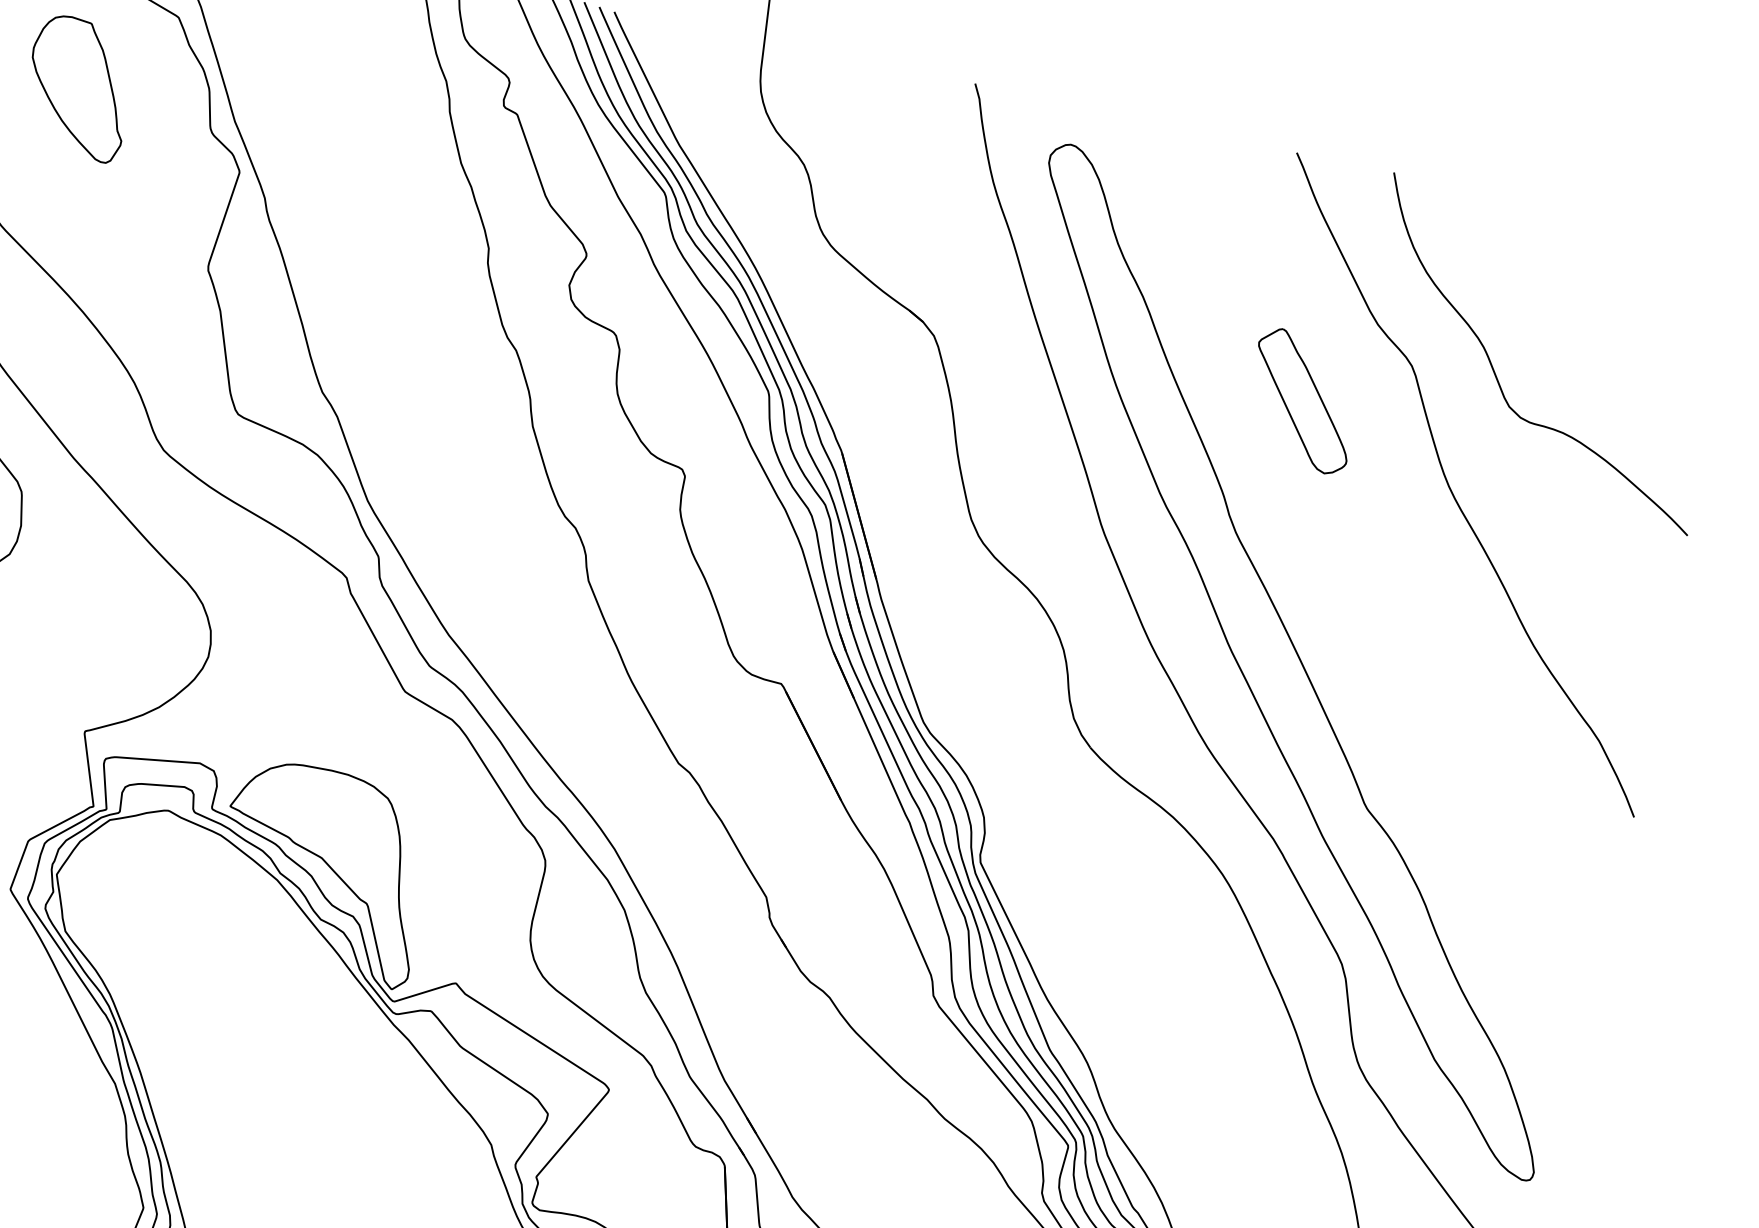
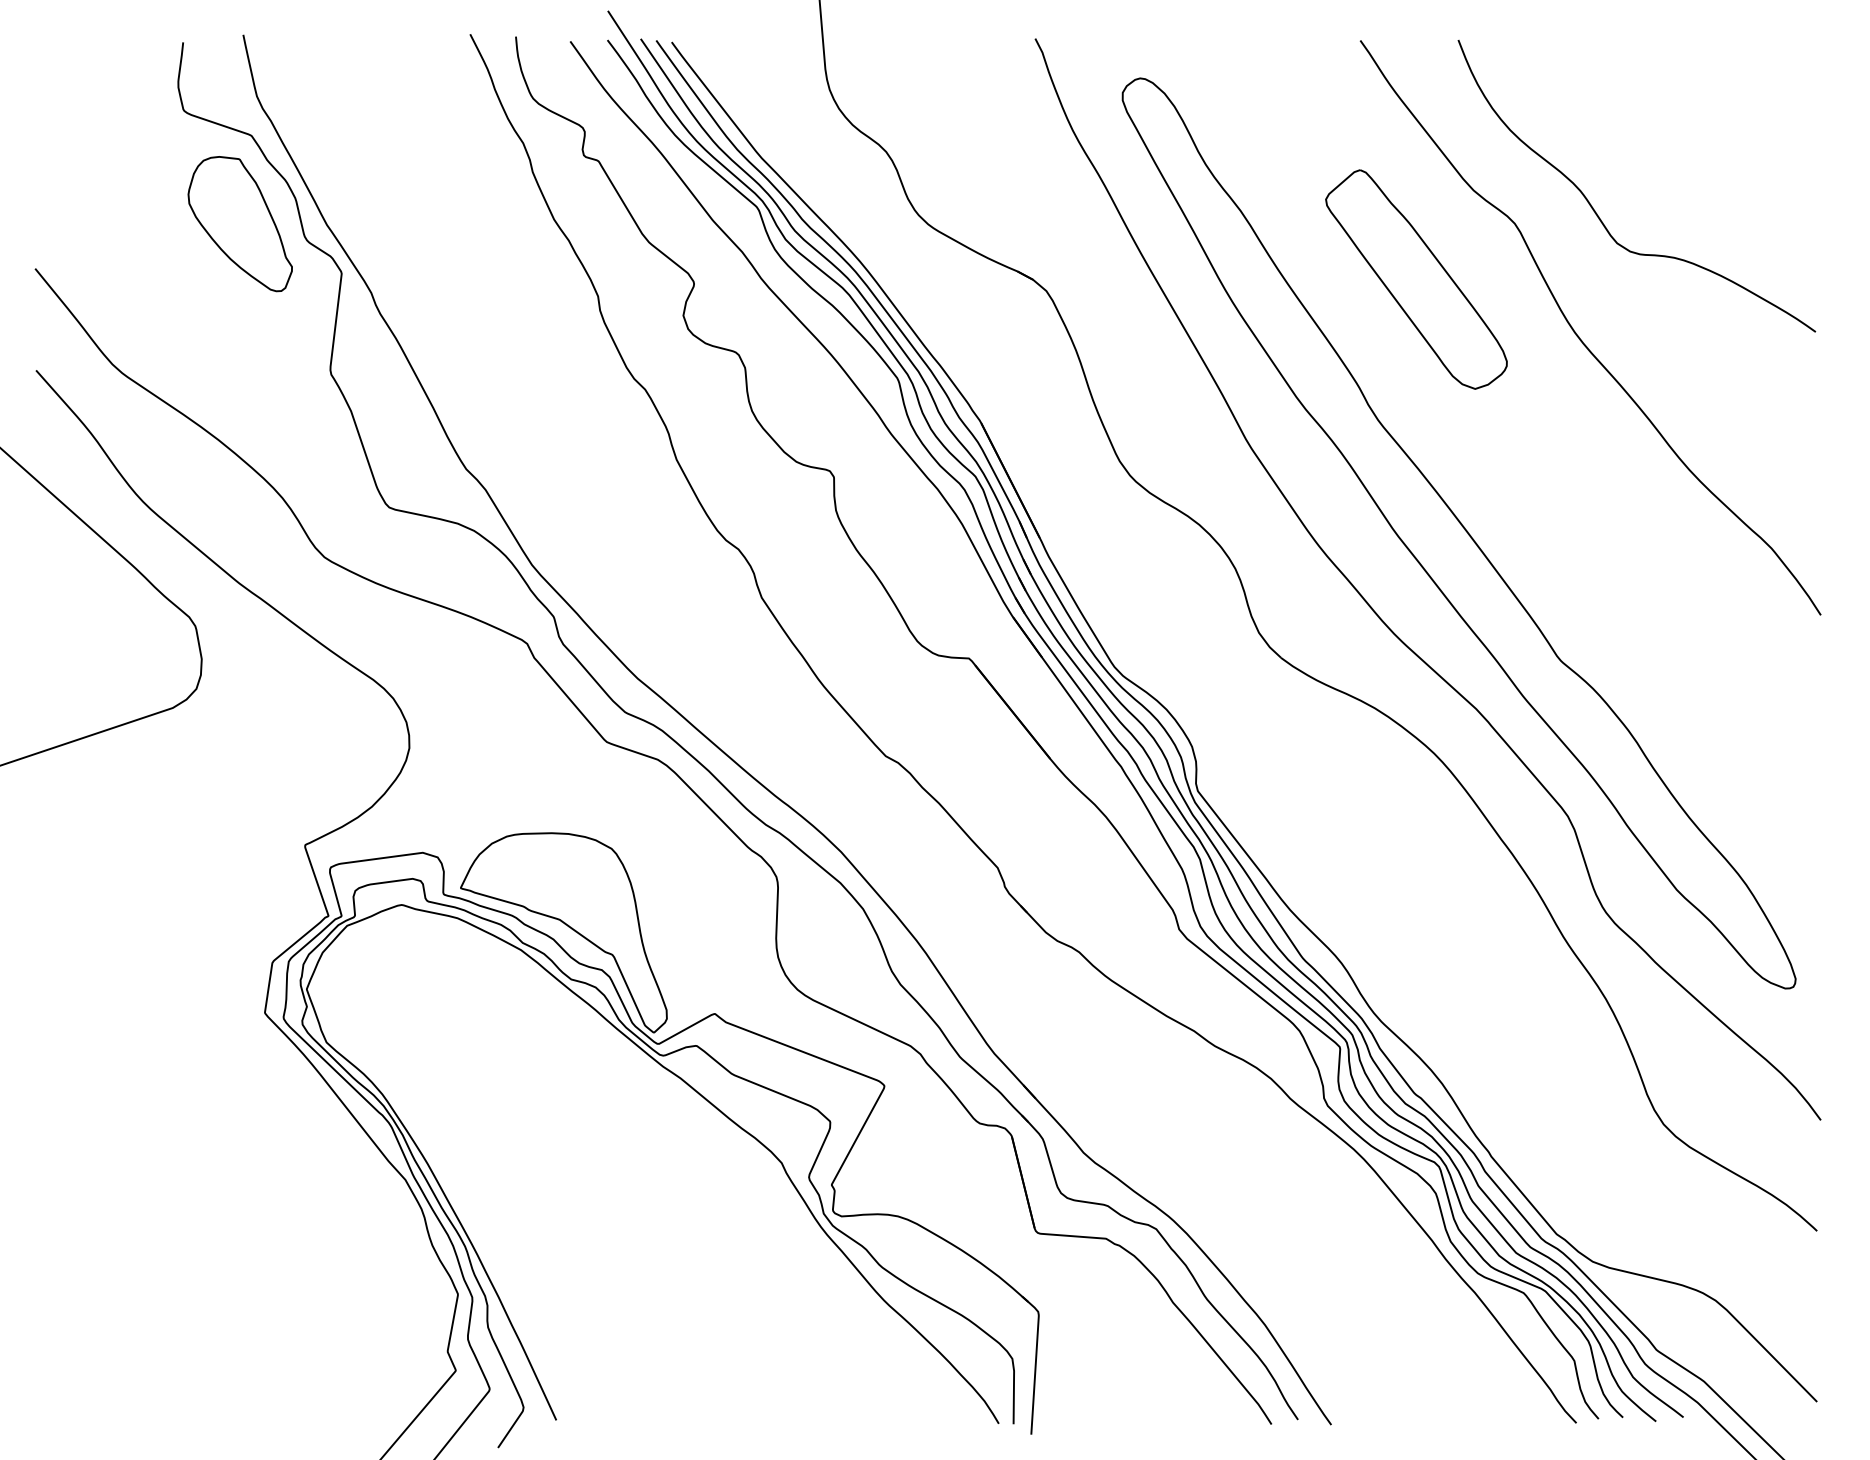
part: (78, 88) -> (239, 224), moved
part: (1303, 401) -> (1416, 279), size x1.67

